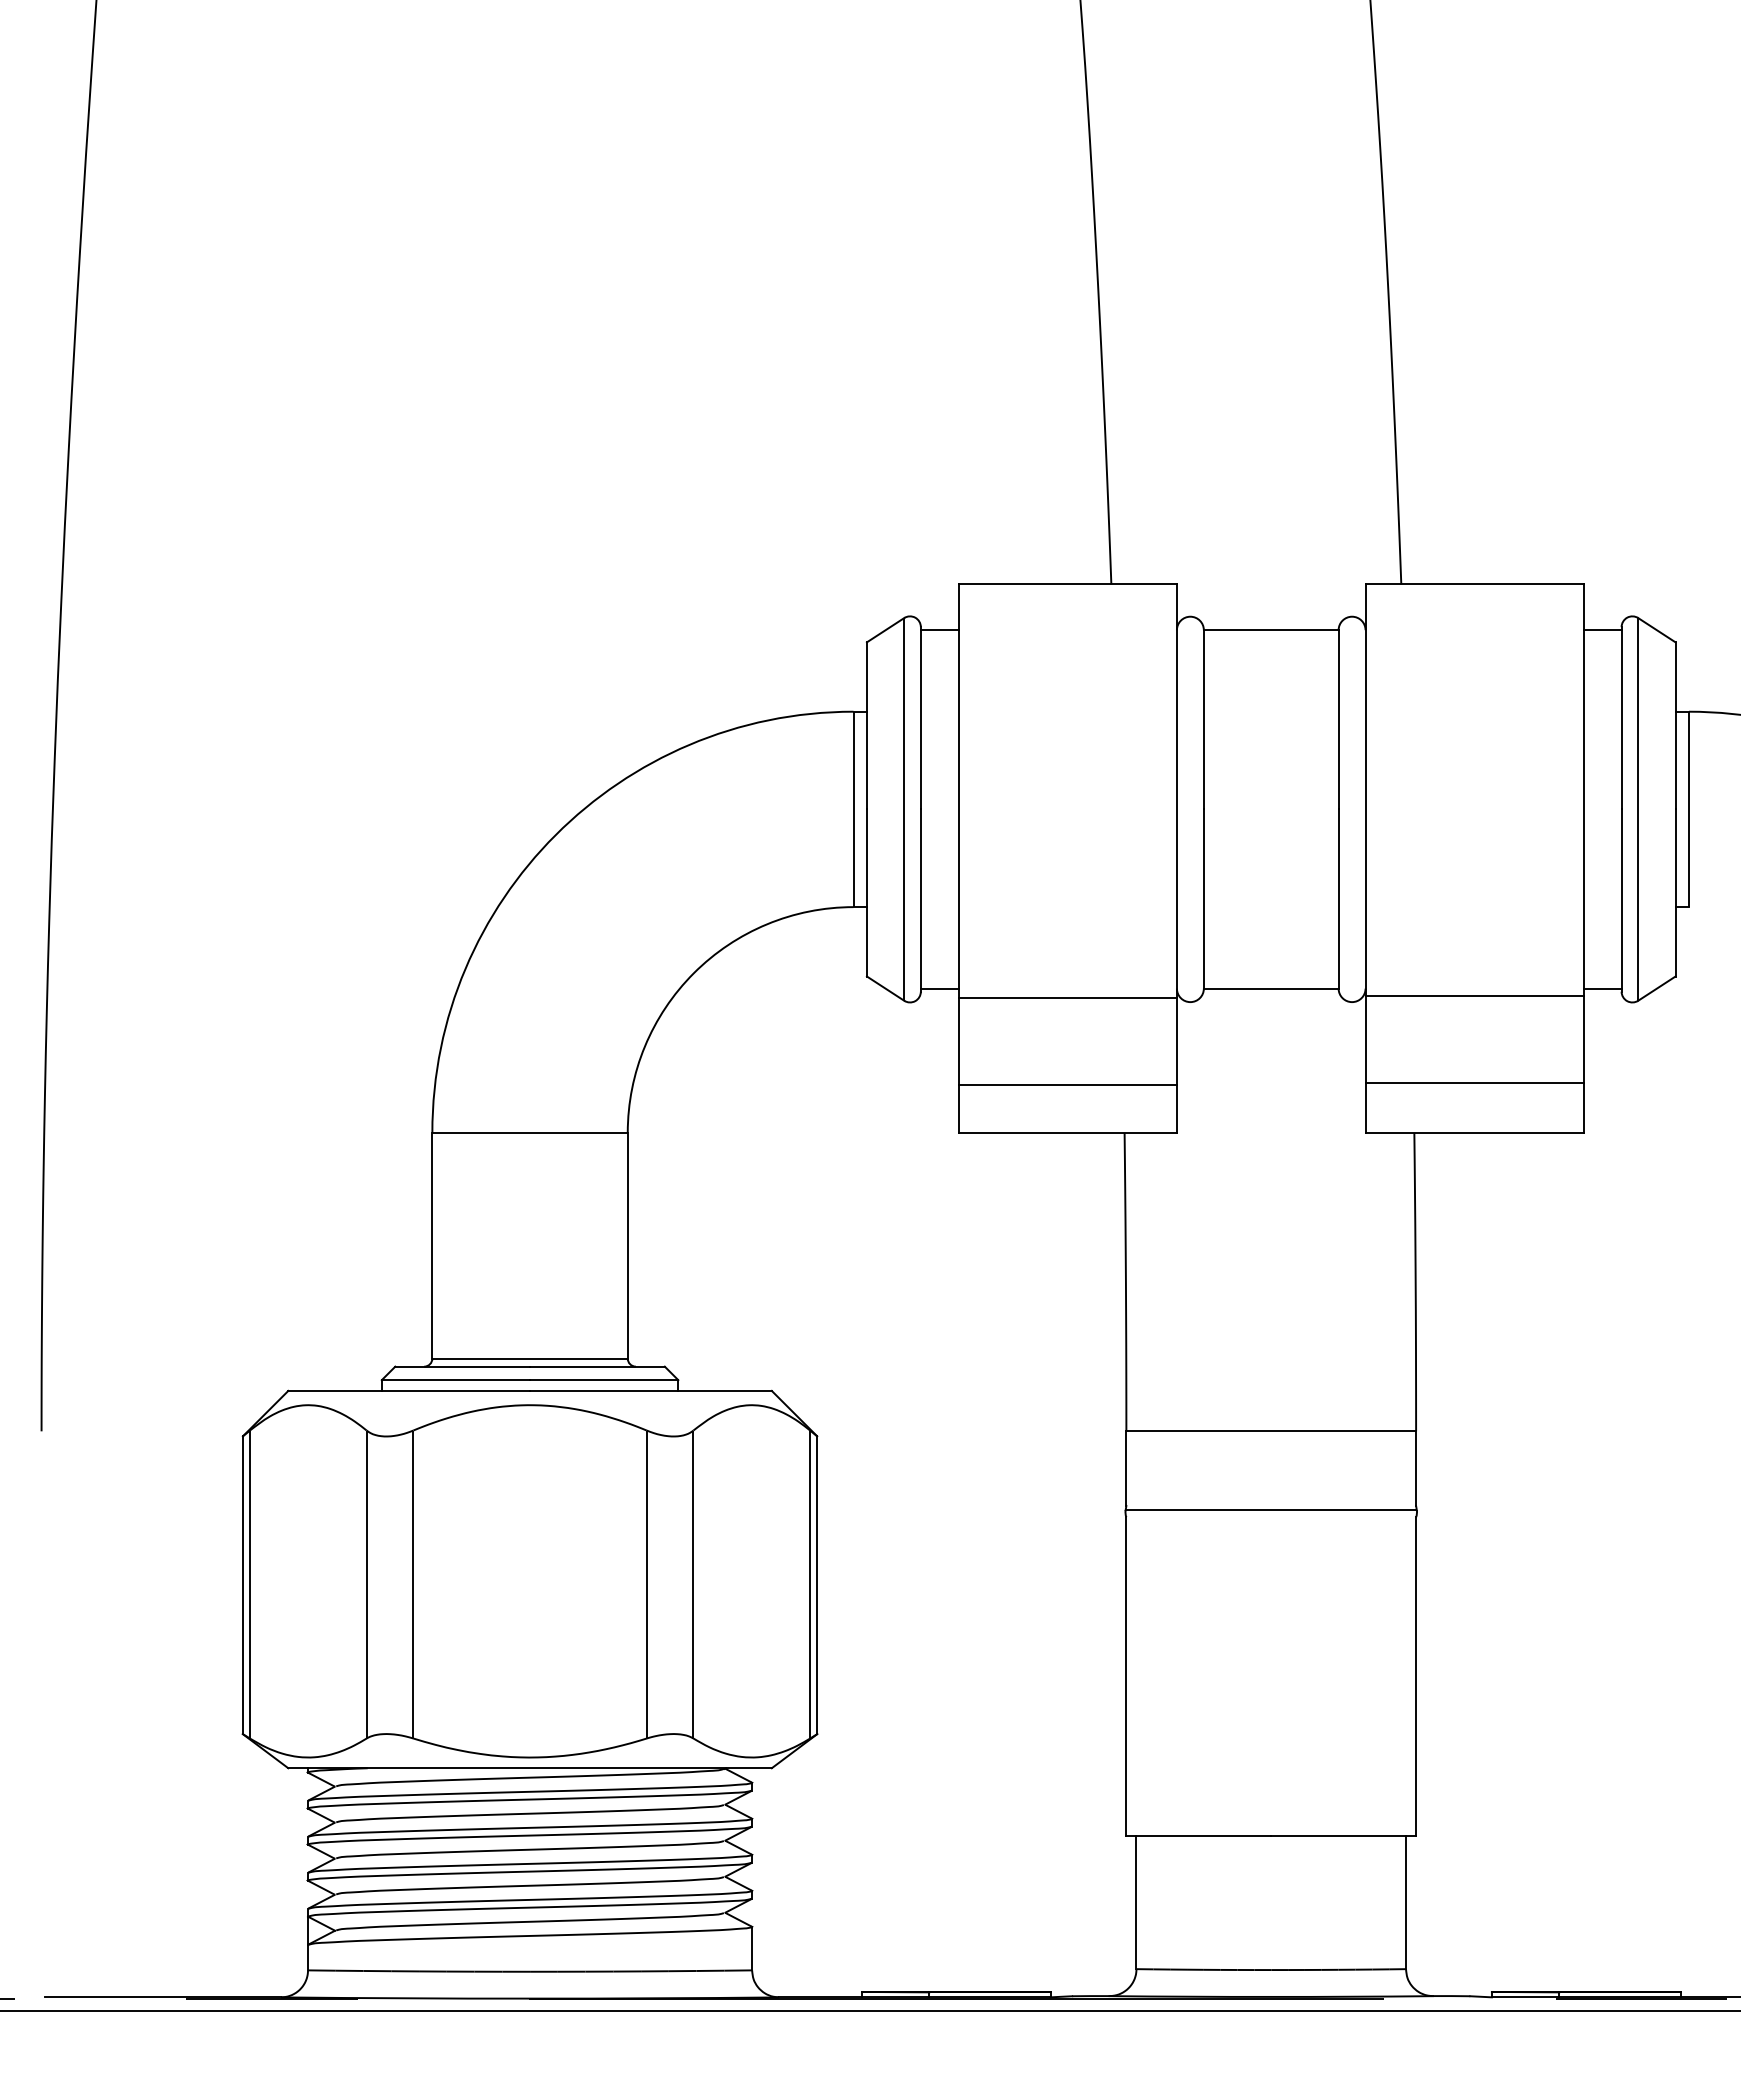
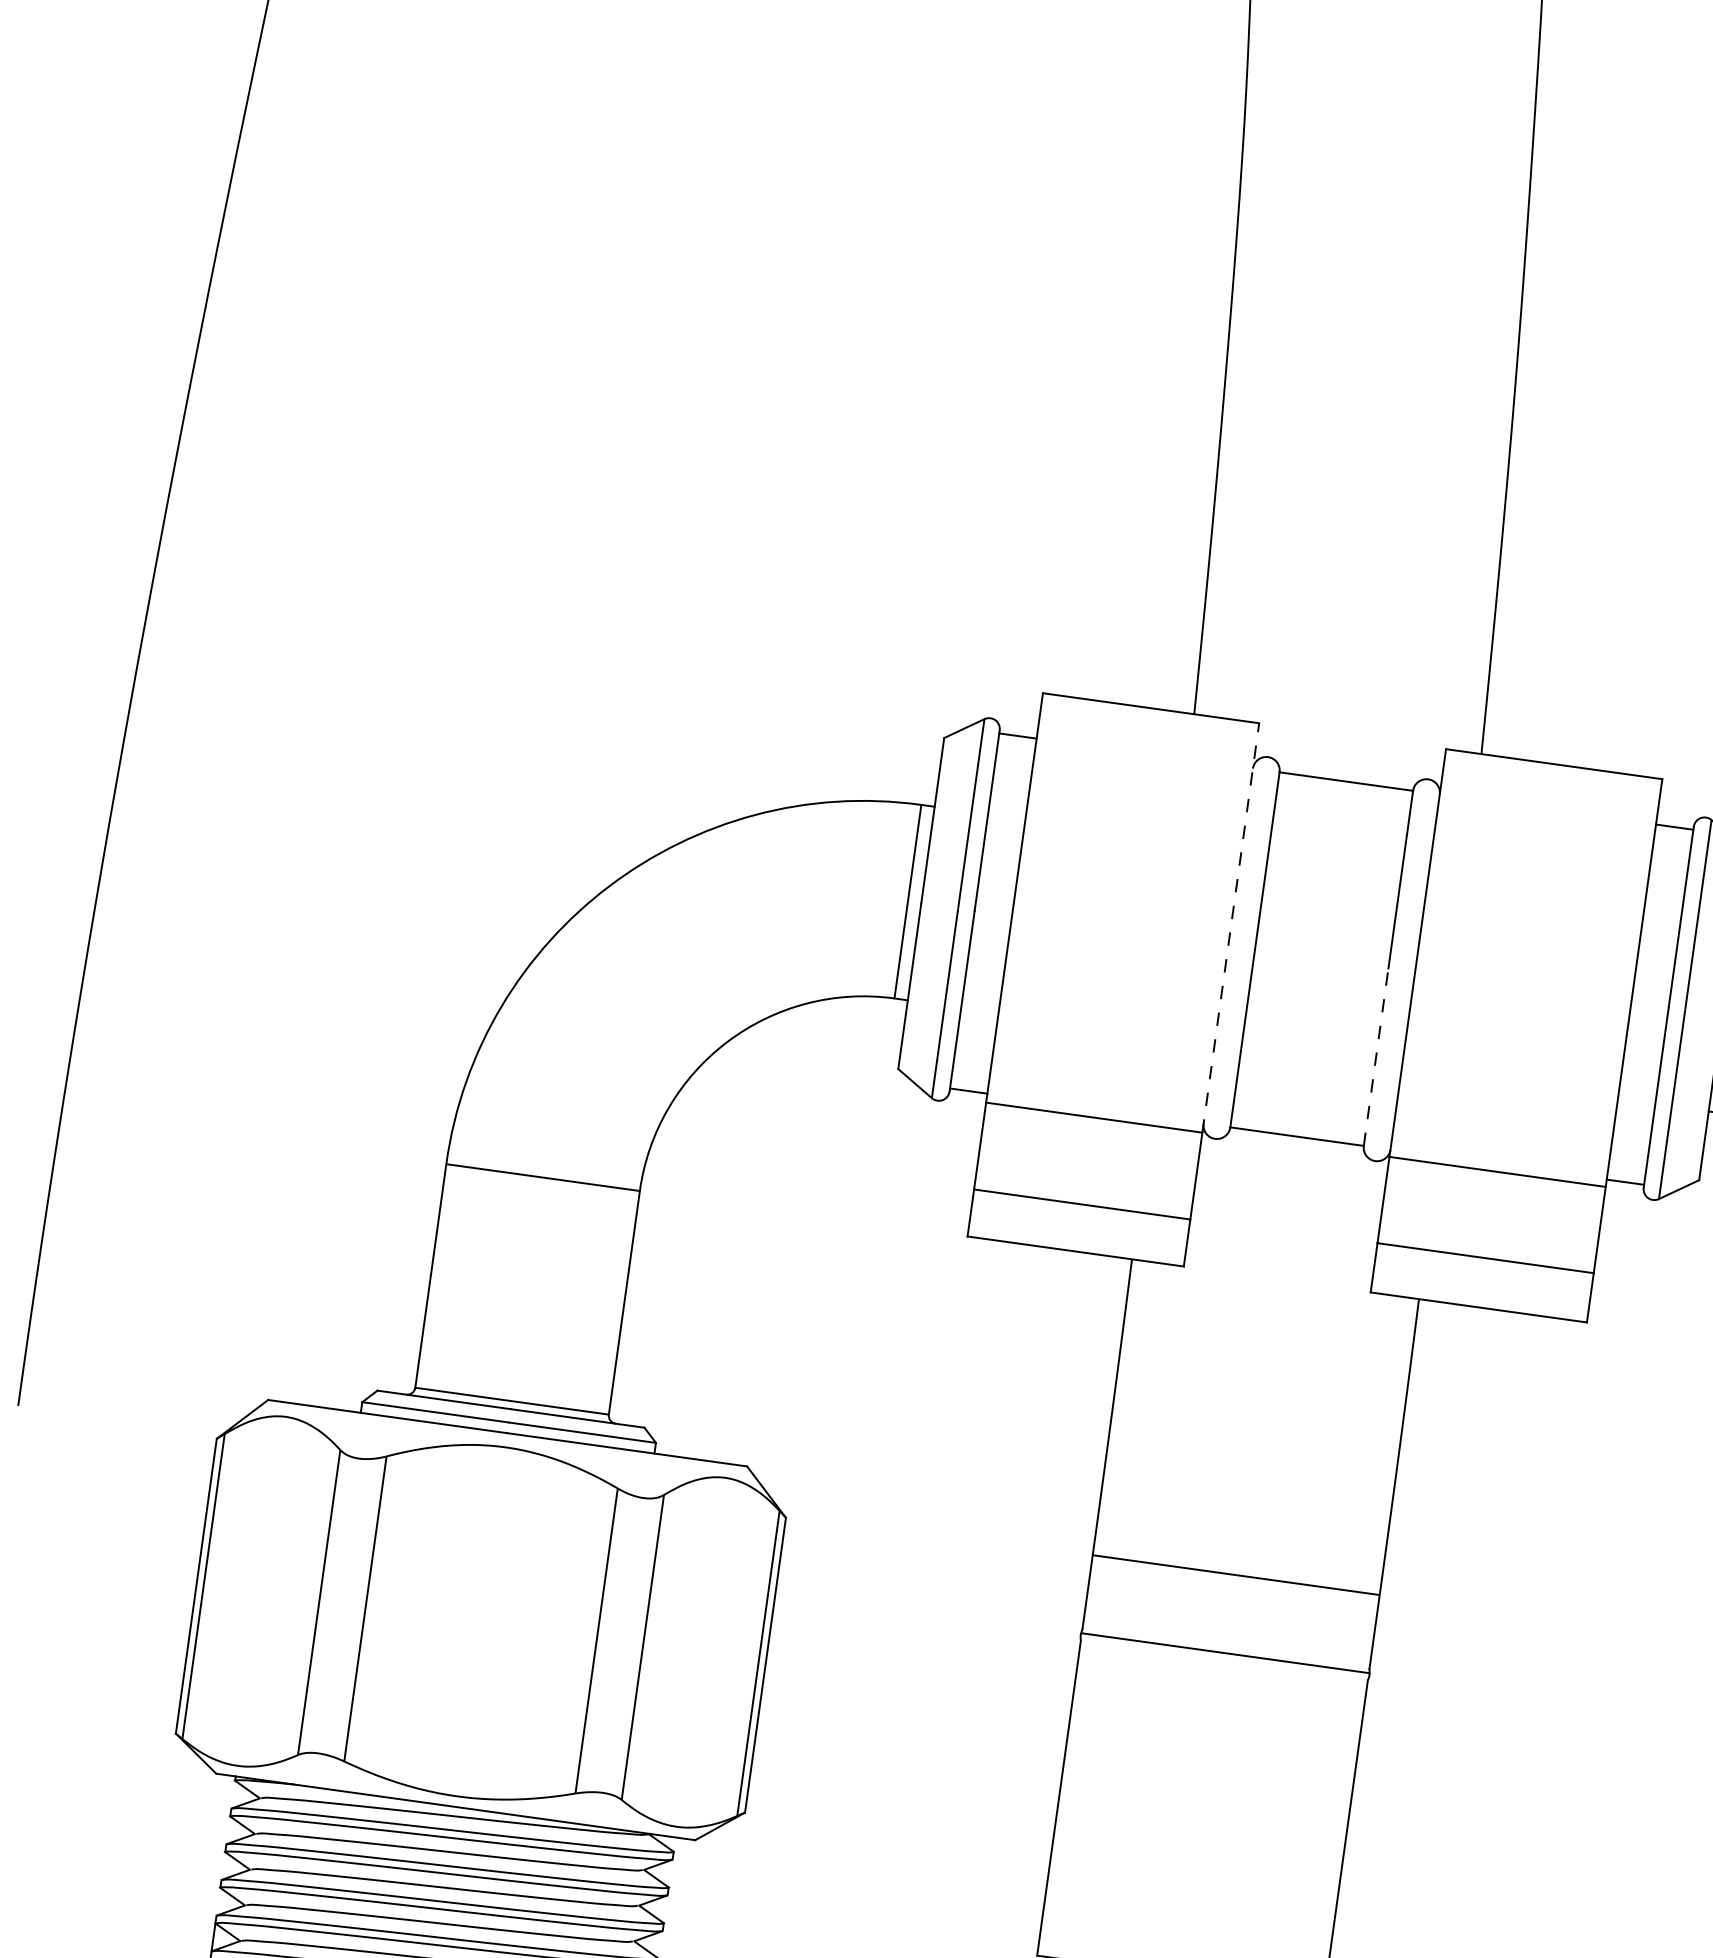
line: (1176, 791) -> (1230, 928), solid -> dashed
line: (1338, 899) -> (1375, 1057), solid -> dashed

